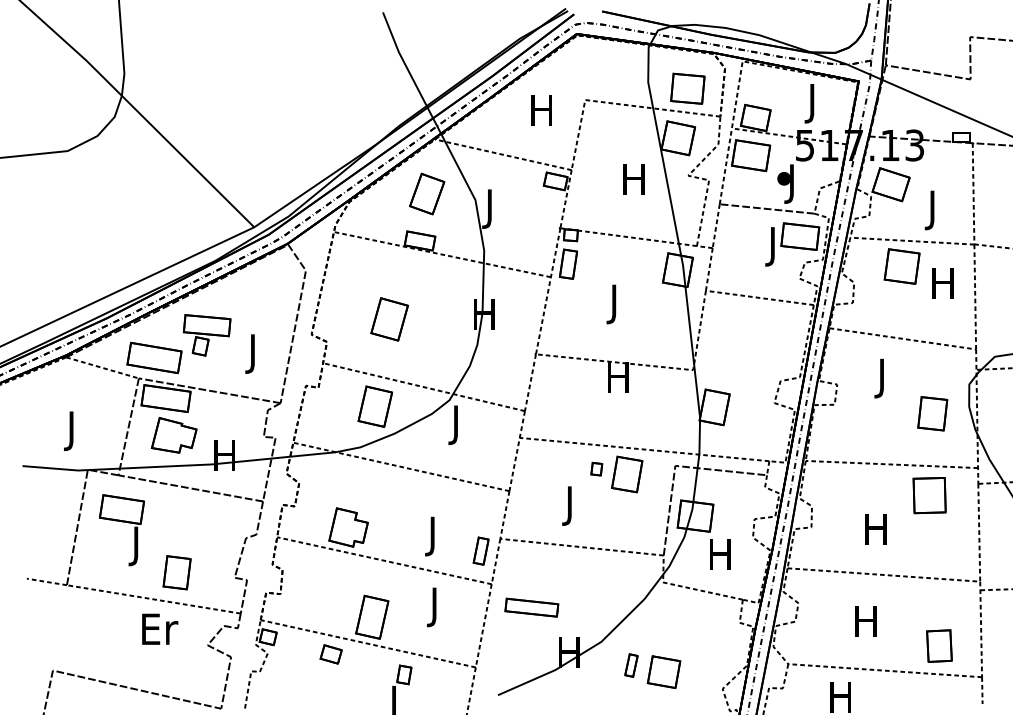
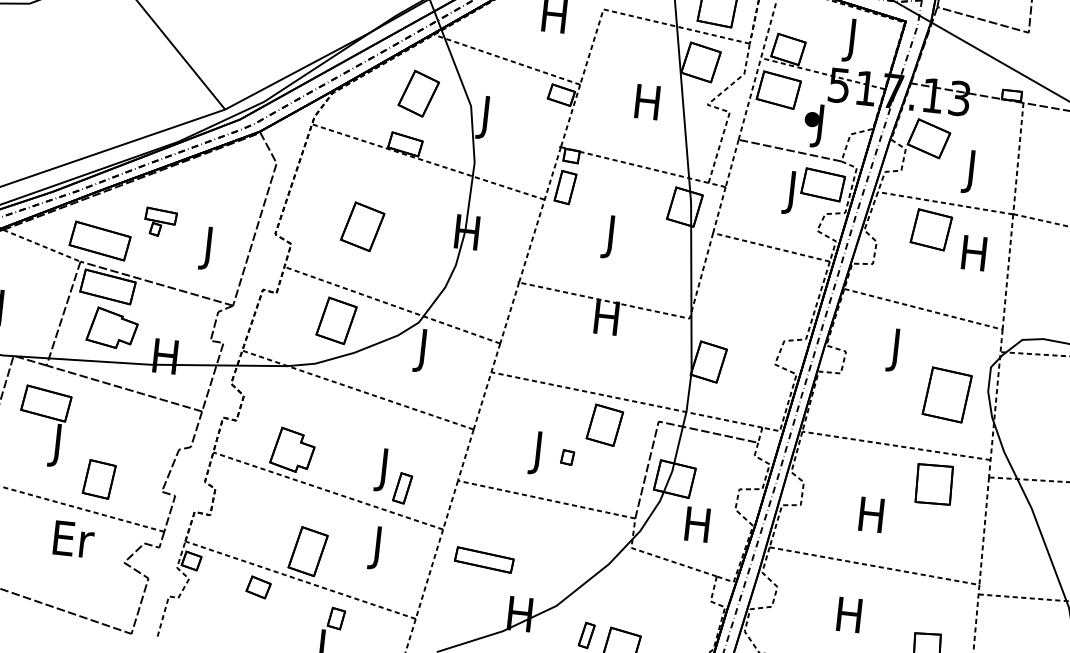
part: (206, 335) -> (159, 222), size x0.6
part: (932, 413) -> (947, 394), size x1.4
part: (596, 468) -> (567, 456), moved
part: (480, 550) -> (401, 487), moved

